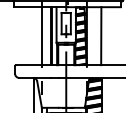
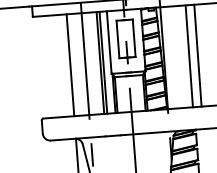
line: (33, 36) -> (70, 65), added
line: (106, 36) -> (198, 56), added

